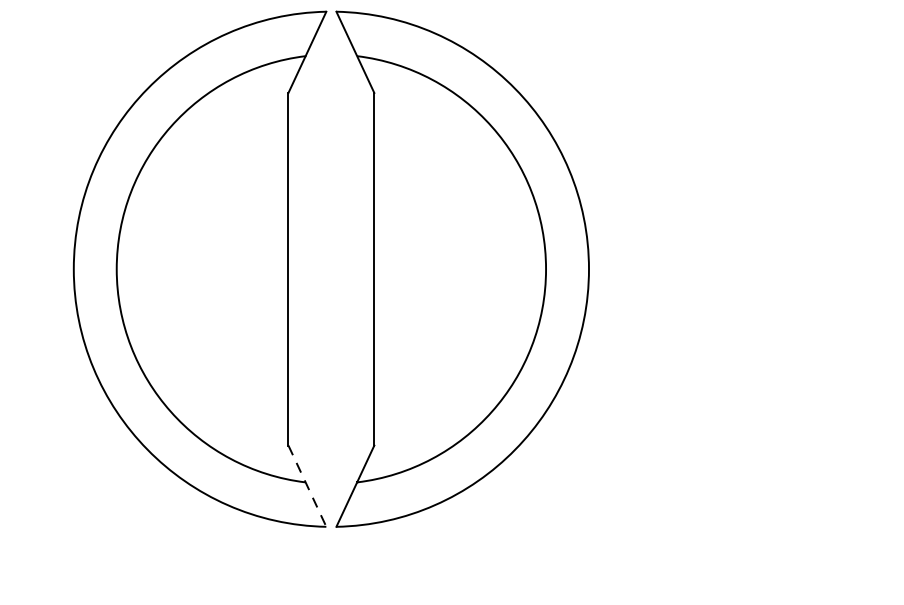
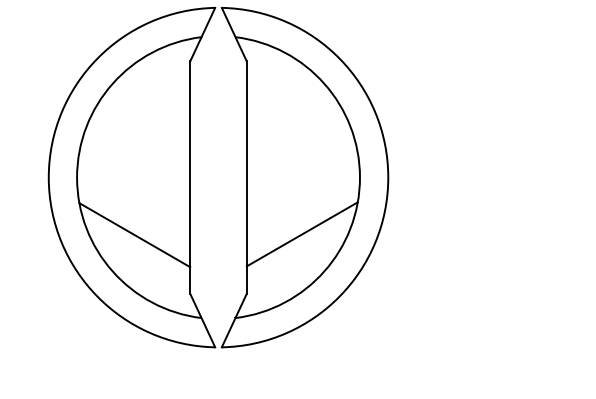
line: (457, 355) -> (301, 234), added
line: (203, 357) -> (134, 235), added
line: (307, 486) -> (202, 320), dashed -> solid

